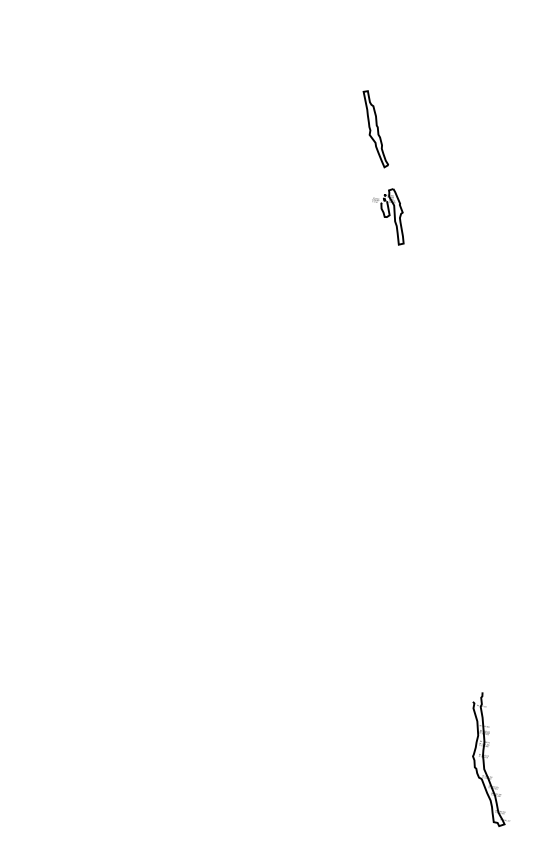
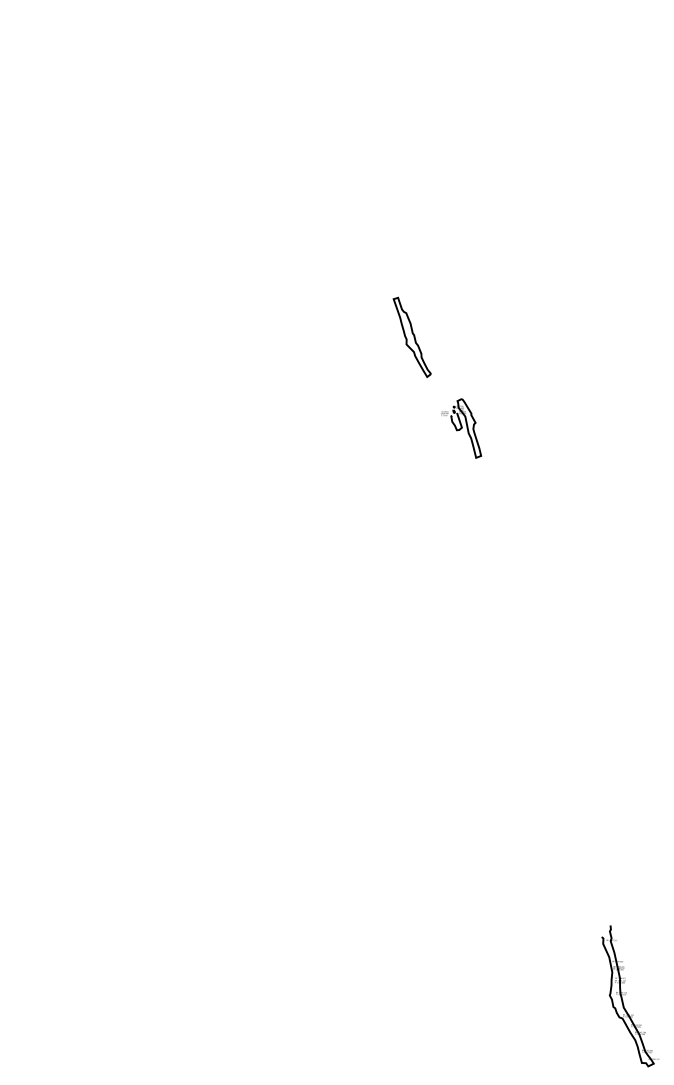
part: (389, 215) -> (461, 428), moved

